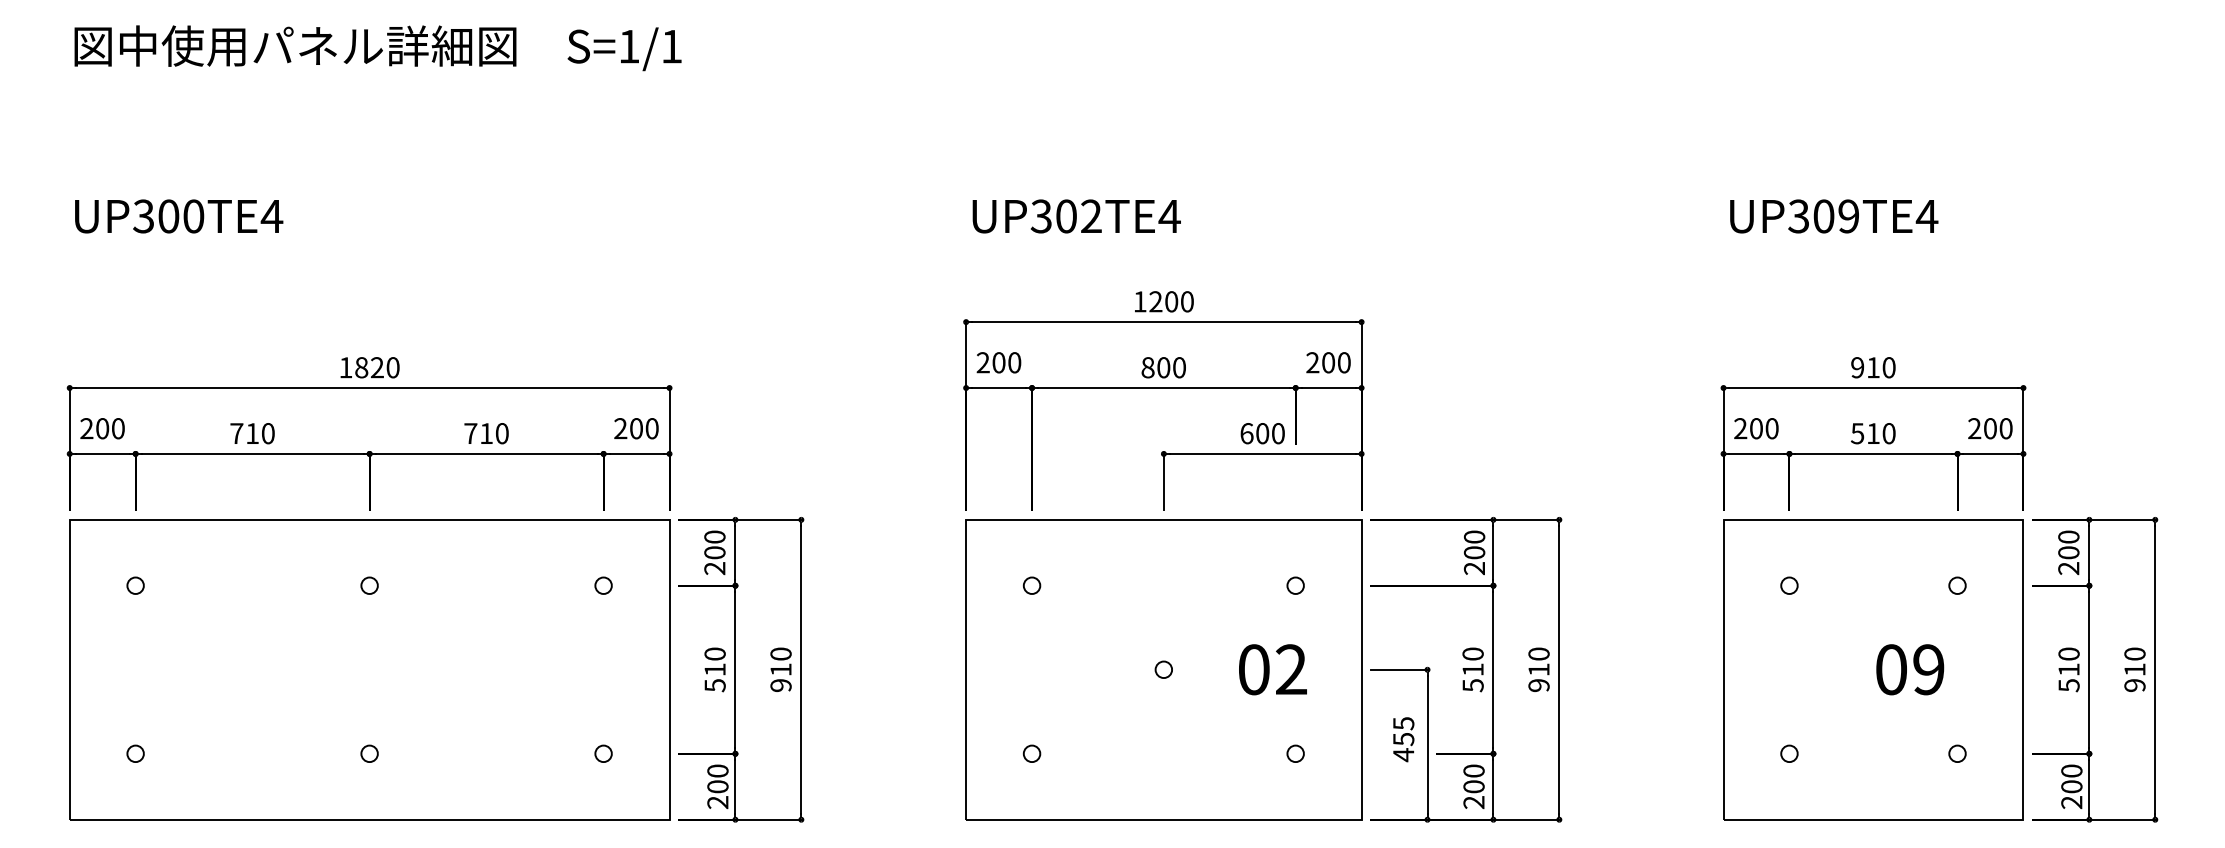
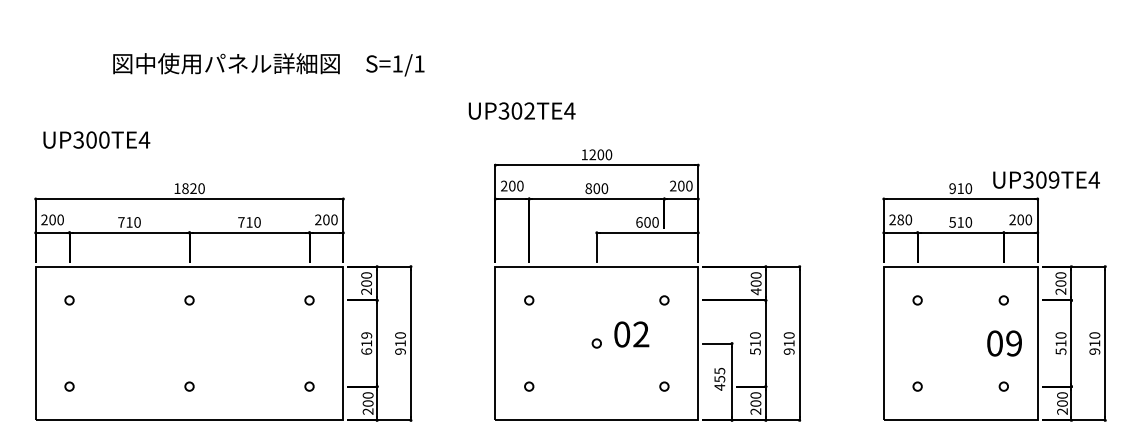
text: (377, 47) -> (268, 64), moved
text: (178, 215) -> (96, 139), moved
text: (1075, 215) -> (521, 110), moved
text: (1834, 215) -> (1046, 179), moved
text: (1756, 427) -> (900, 219), 200 -> 280
text: (1473, 568) -> (755, 291), 200 -> 400
text: (714, 669) -> (366, 343), 510 -> 619
text: (1272, 669) -> (631, 334), moved
text: (1910, 669) -> (1004, 343), moved

